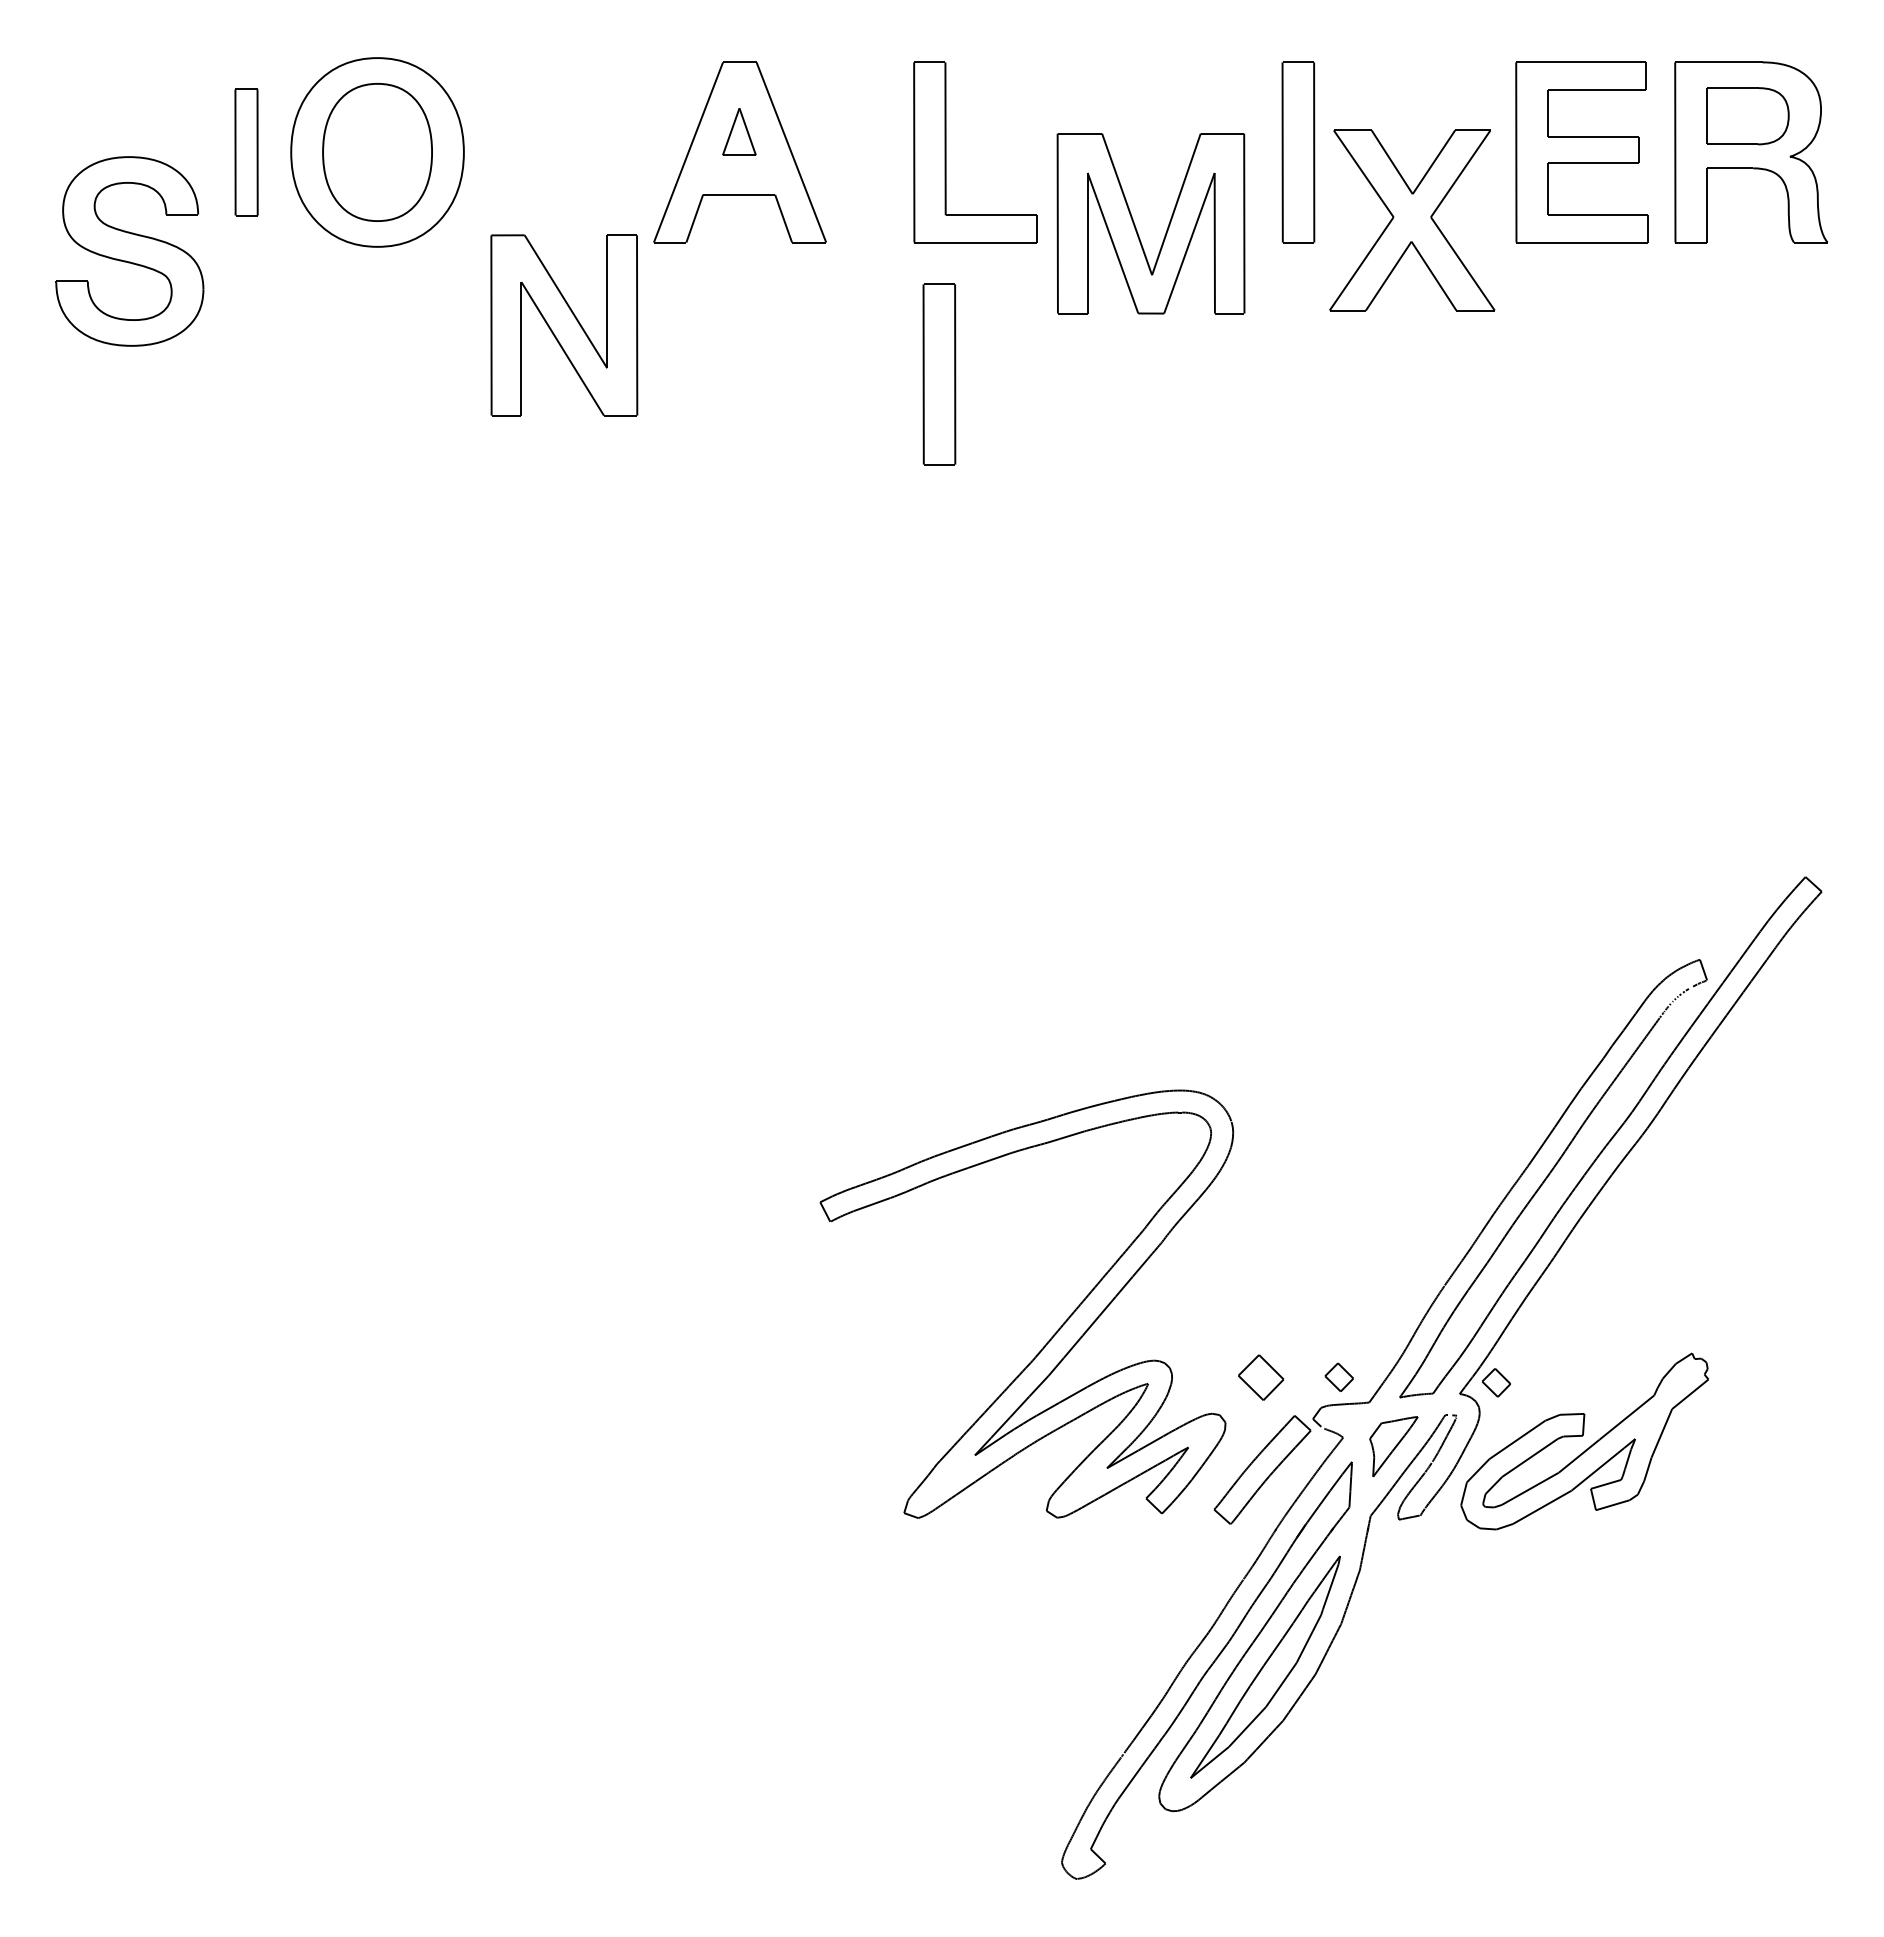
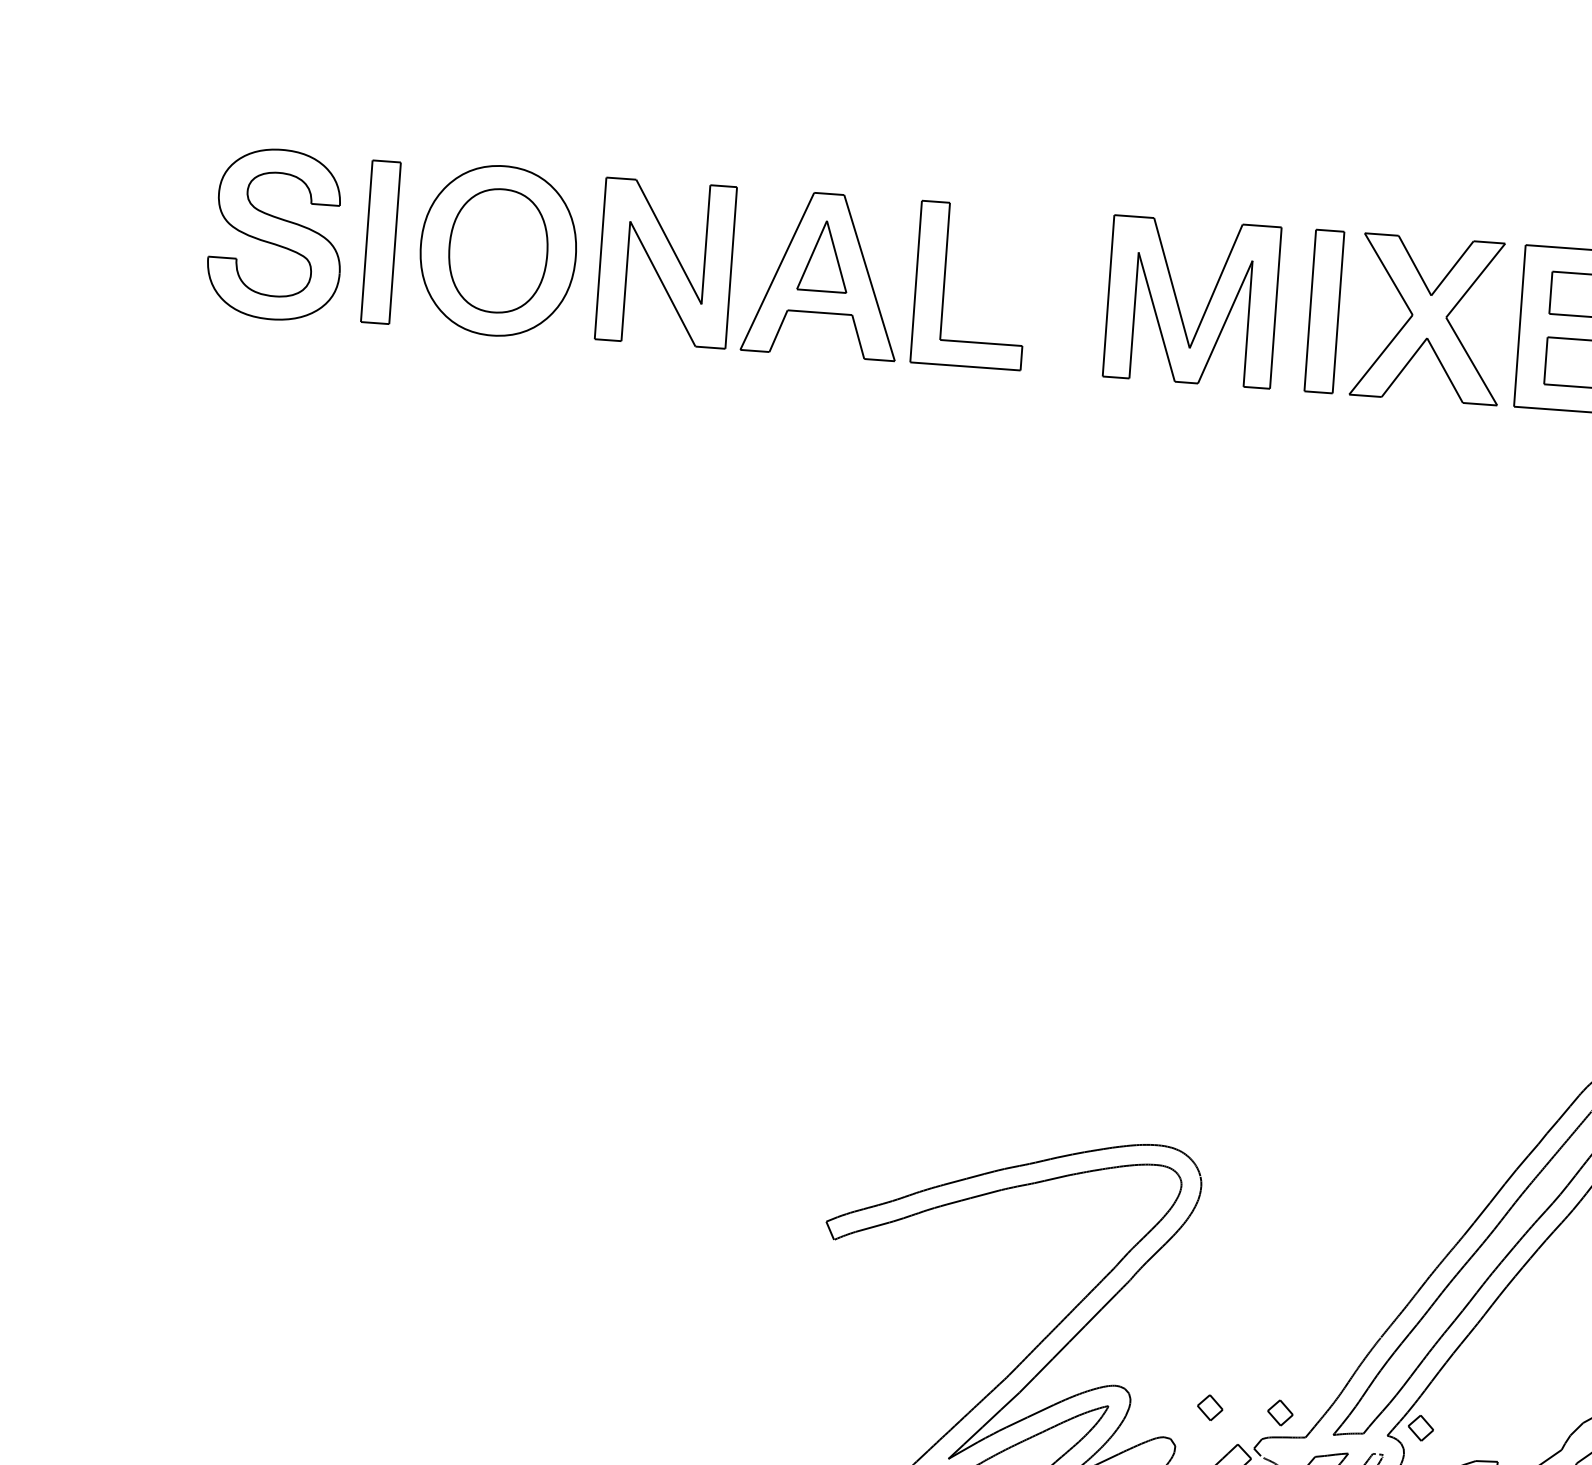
part: (739, 131) -> (824, 255), size x1.67
part: (246, 152) -> (380, 242), size x1.43
part: (946, 152) -> (945, 283), moved
part: (1412, 220) -> (1429, 319), moved
part: (1136, 227) -> (1178, 304), moved
part: (129, 251) -> (275, 234), moved
part: (564, 325) -> (666, 263), moved
part: (939, 374) -> (987, 487), removed
part: (1260, 1376) -> (1209, 1406), size x0.62

